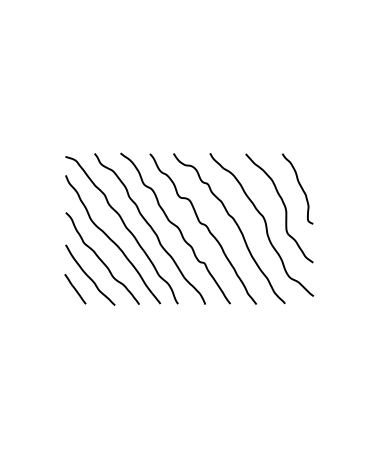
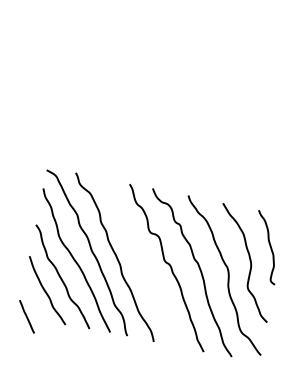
curve: (176, 227) -> (140, 261), removed
line: (75, 289) -> (27, 317), moved

